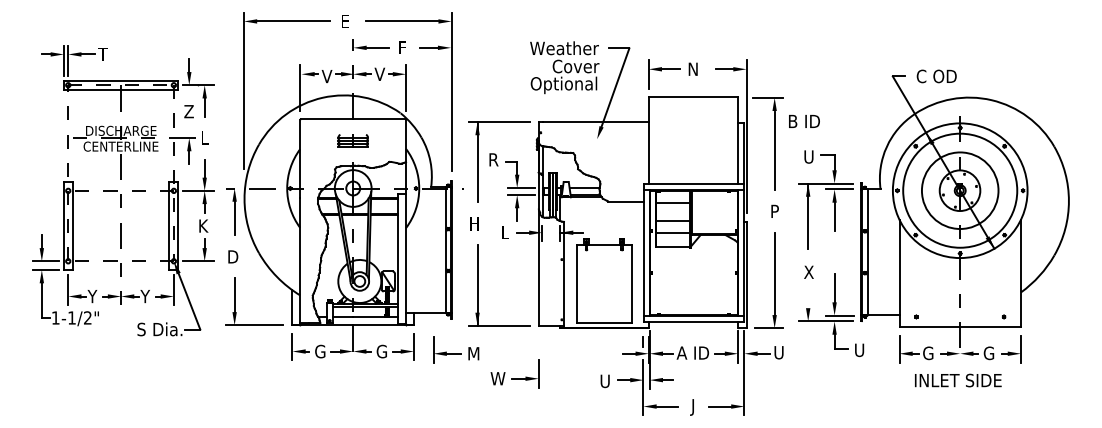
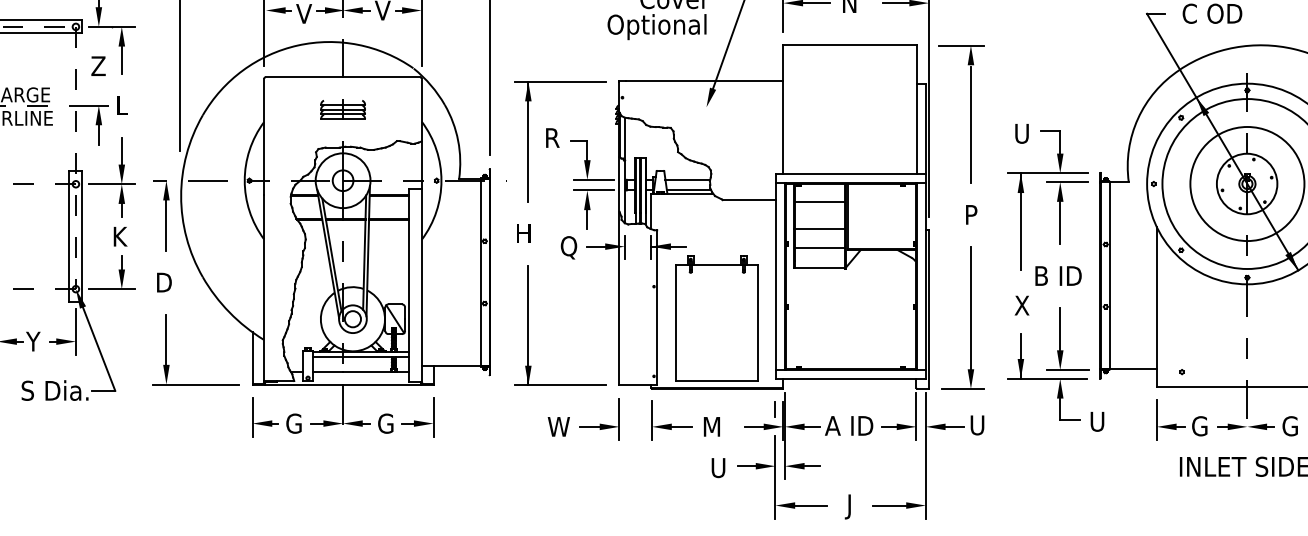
text: (804, 121) -> (1058, 276), moved
text: (504, 233) -> (568, 247), L -> Q
line: (808, 306) -> (1021, 356), added
part: (456, 349) -> (686, 420), moved
part: (514, 373) -> (583, 419), moved

